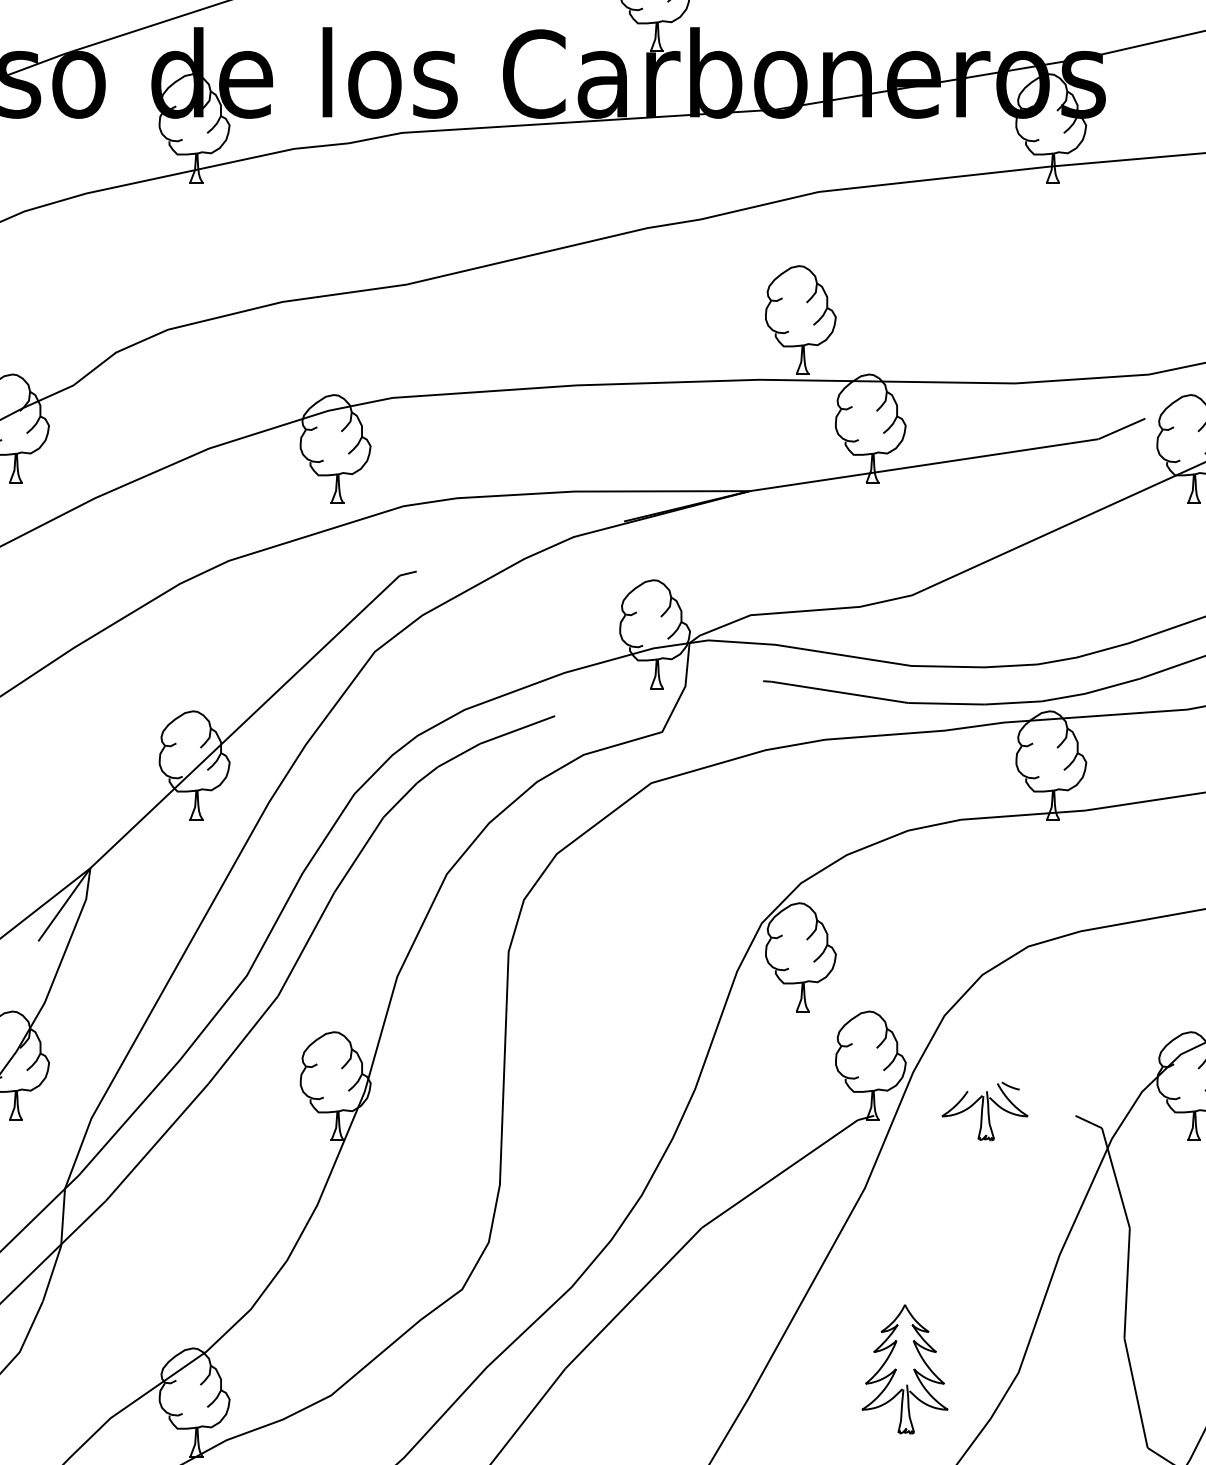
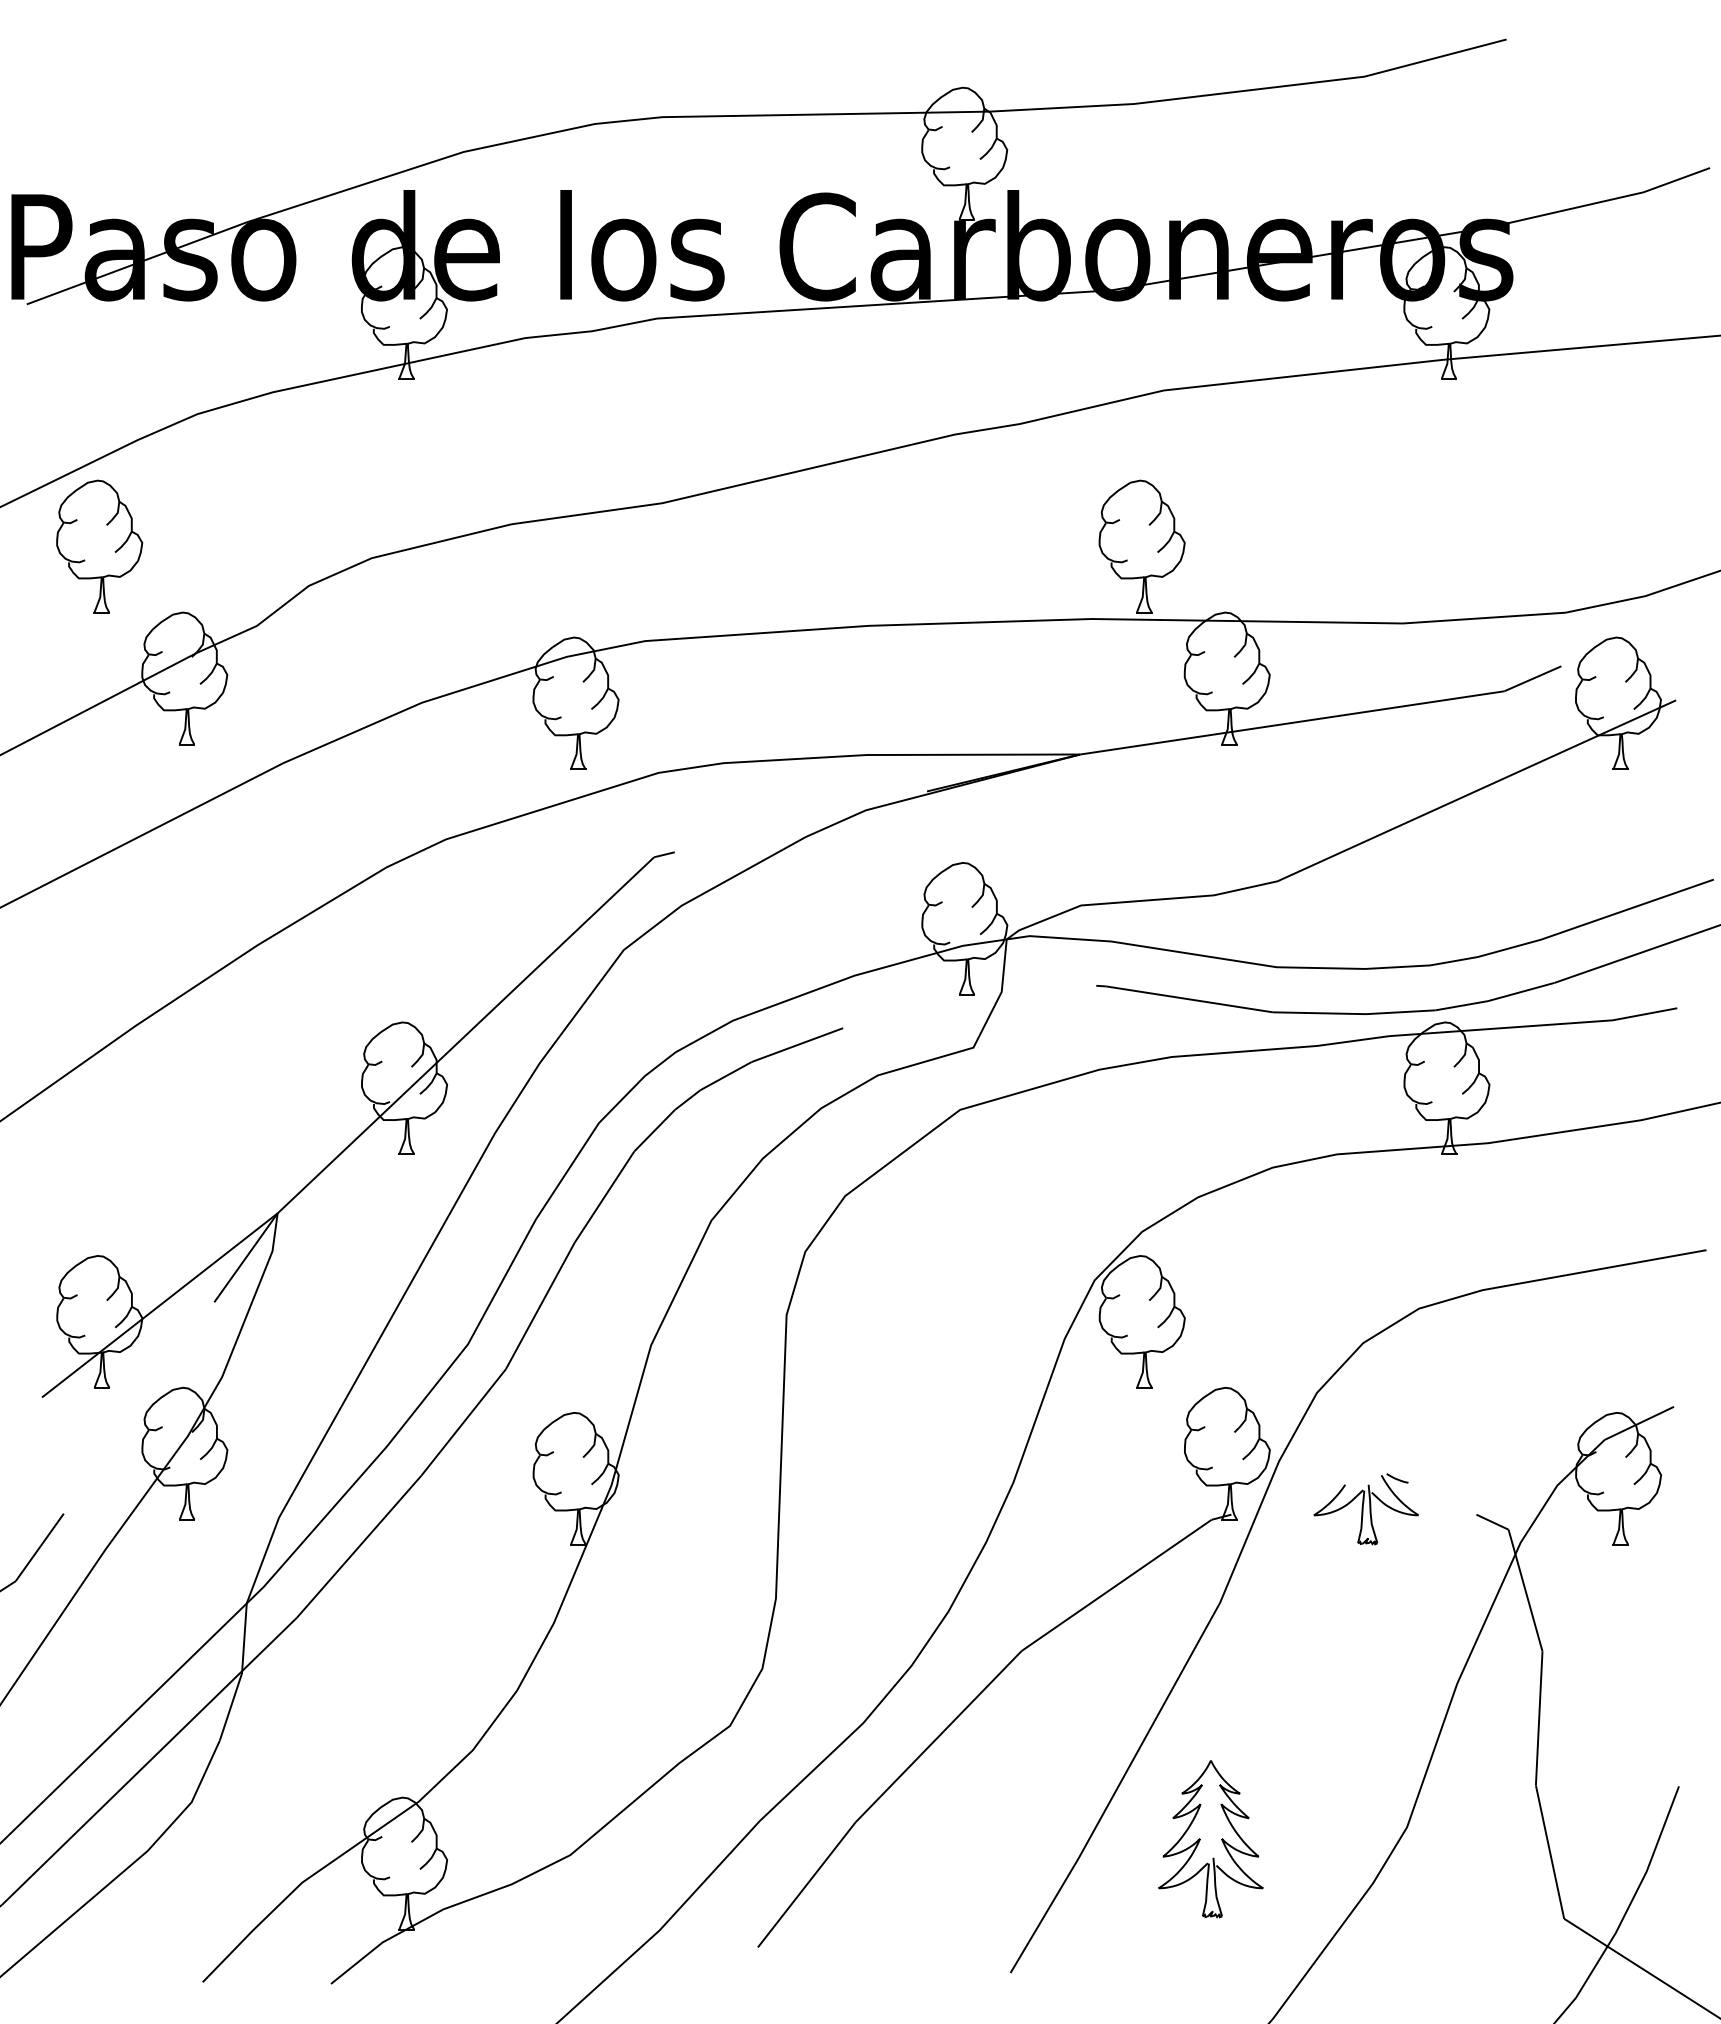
part: (904, 1369) -> (1210, 1839), moved

